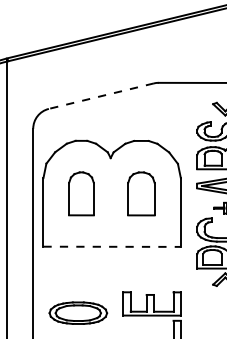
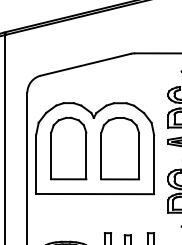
line: (100, 96) -> (85, 65), dashed -> solid
part: (81, 193) -> (68, 148), size x1.67
part: (141, 193) -> (120, 148), size x1.67
line: (112, 246) -> (95, 193), dashed -> solid

